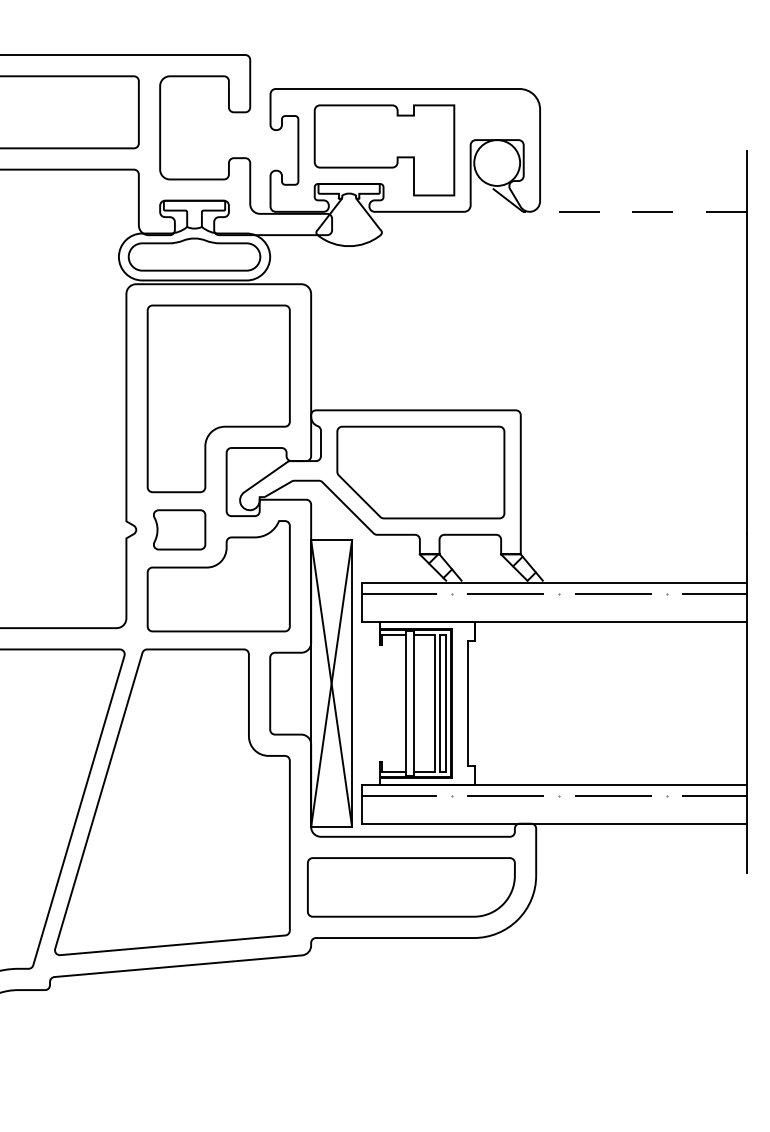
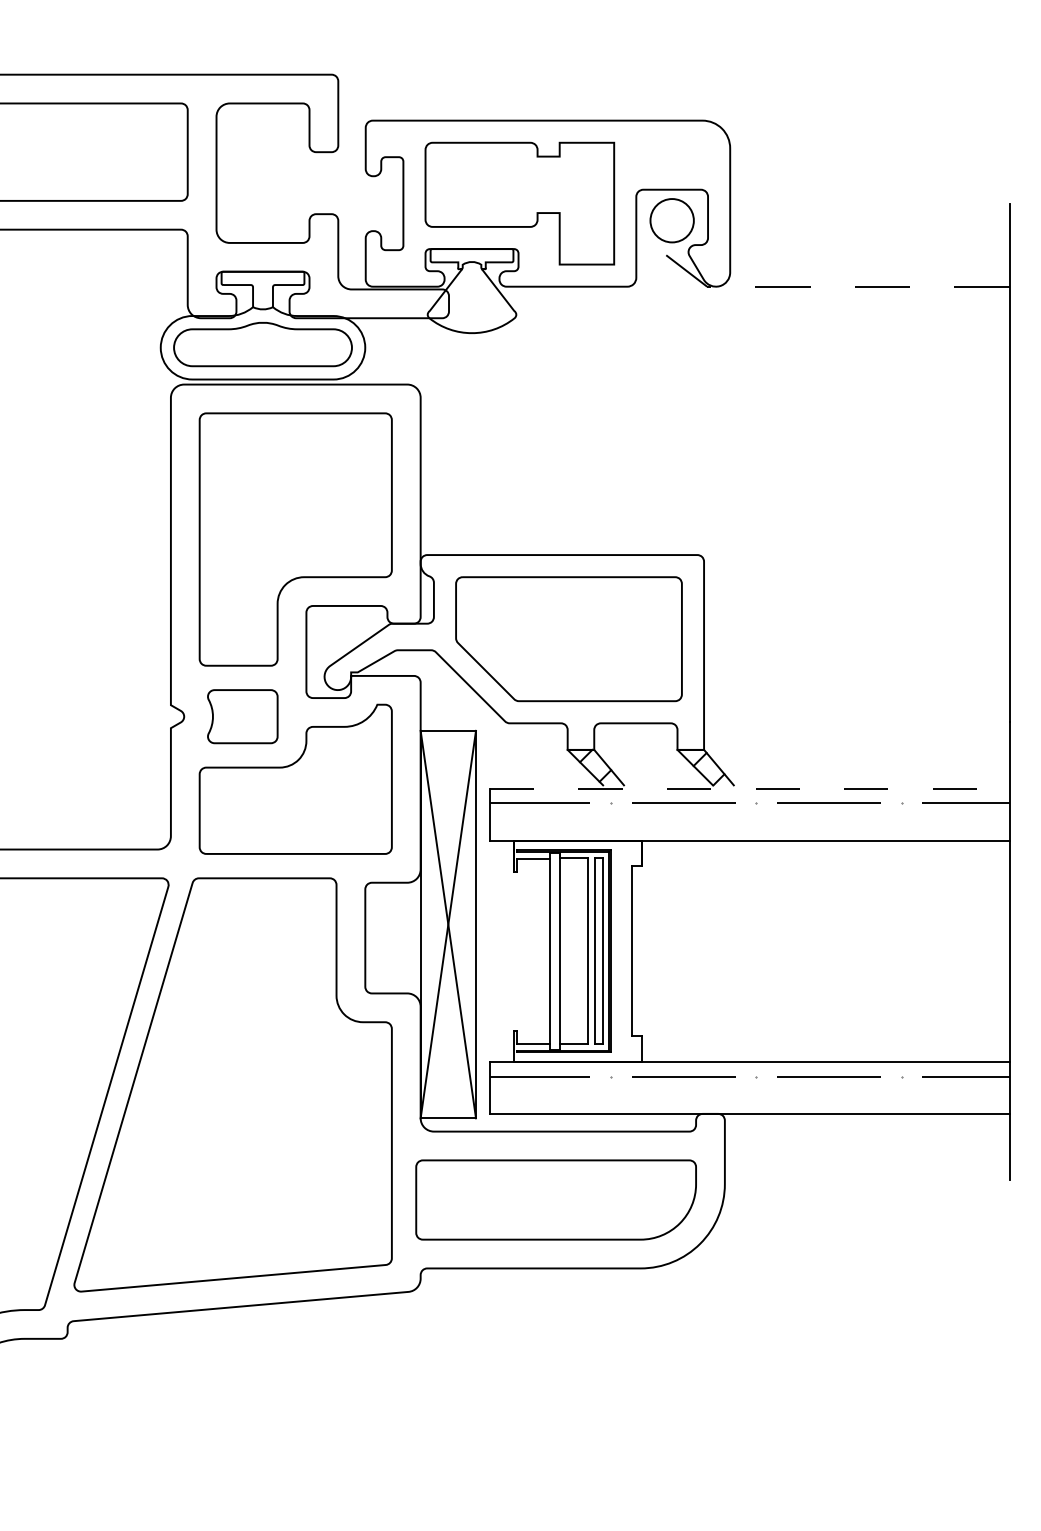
circle: (497, 162) -> (672, 220), size x0.7
line: (555, 583) -> (750, 788), solid -> dashed

